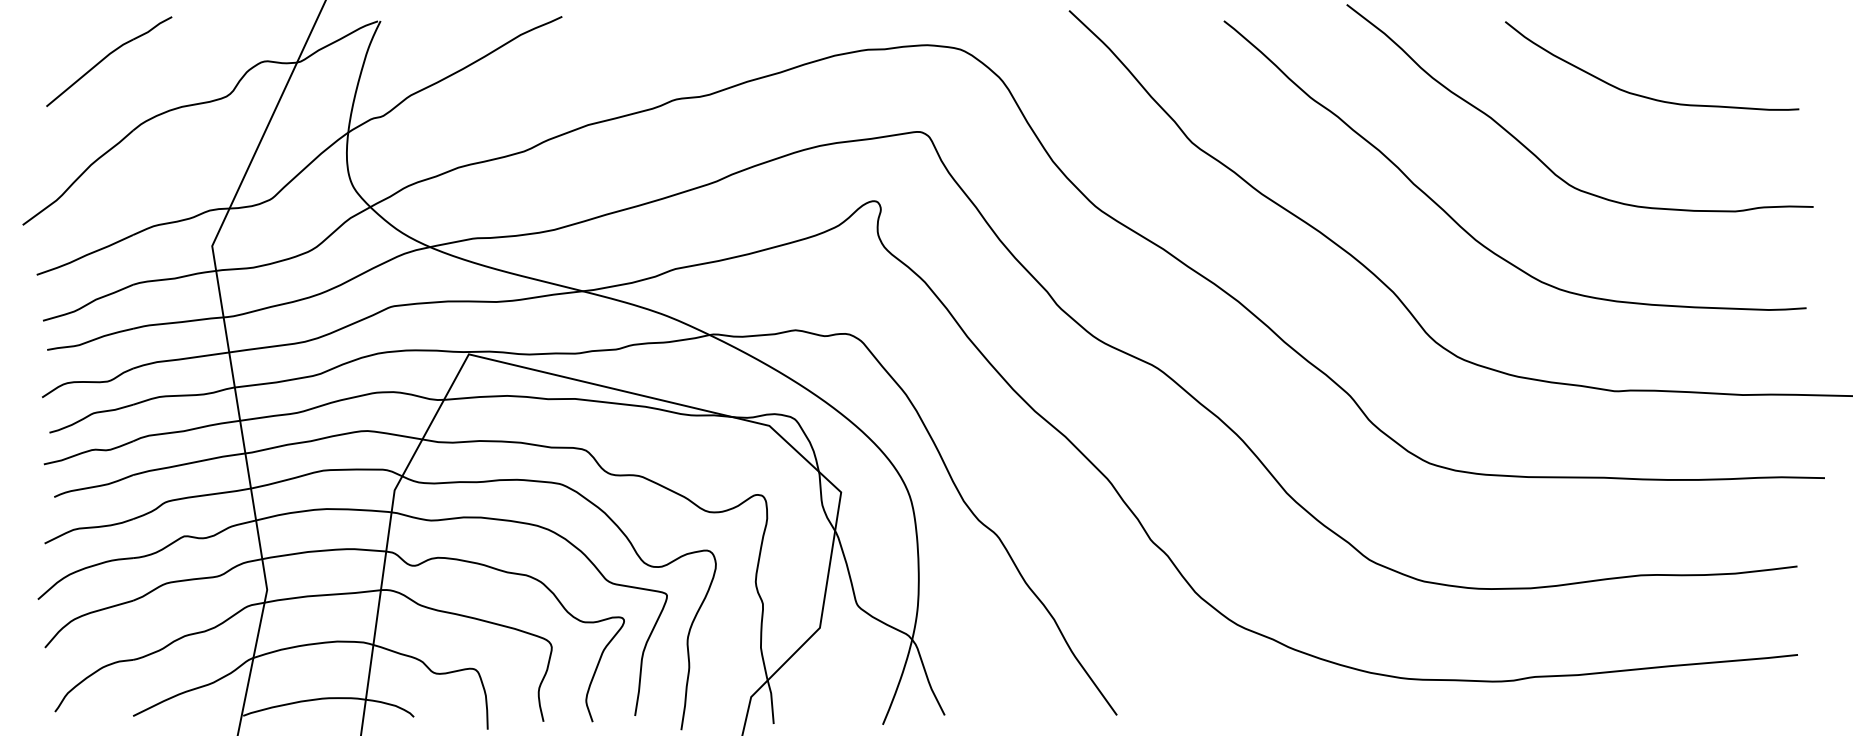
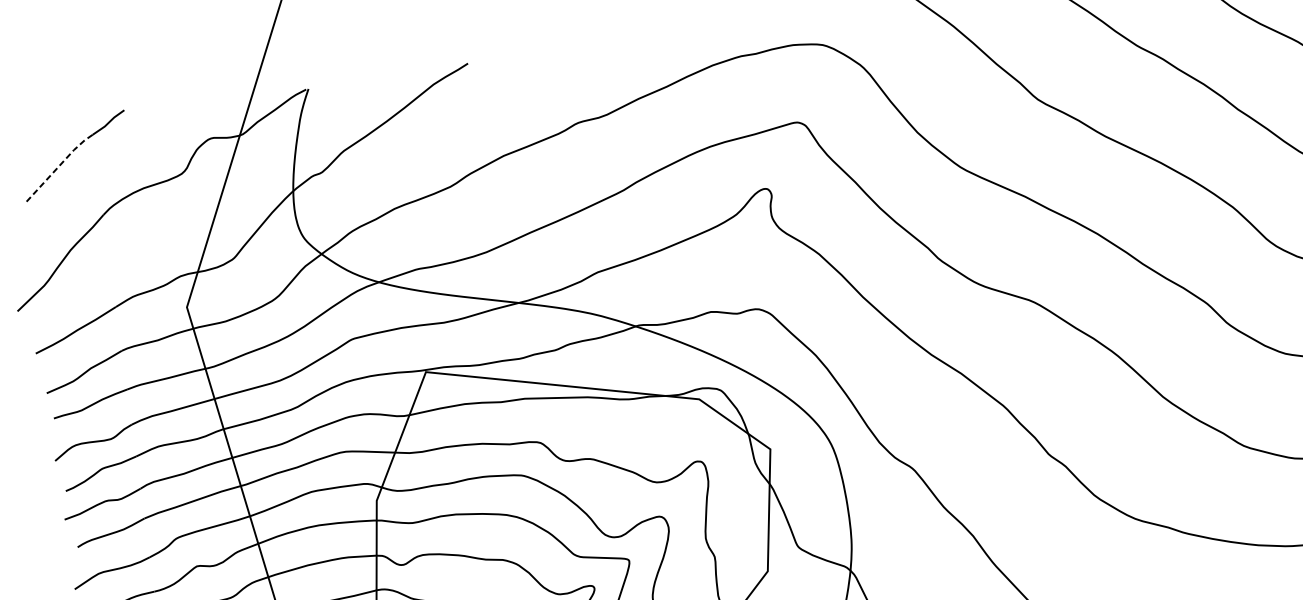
line: (90, 70) -> (58, 167), solid -> dashed

